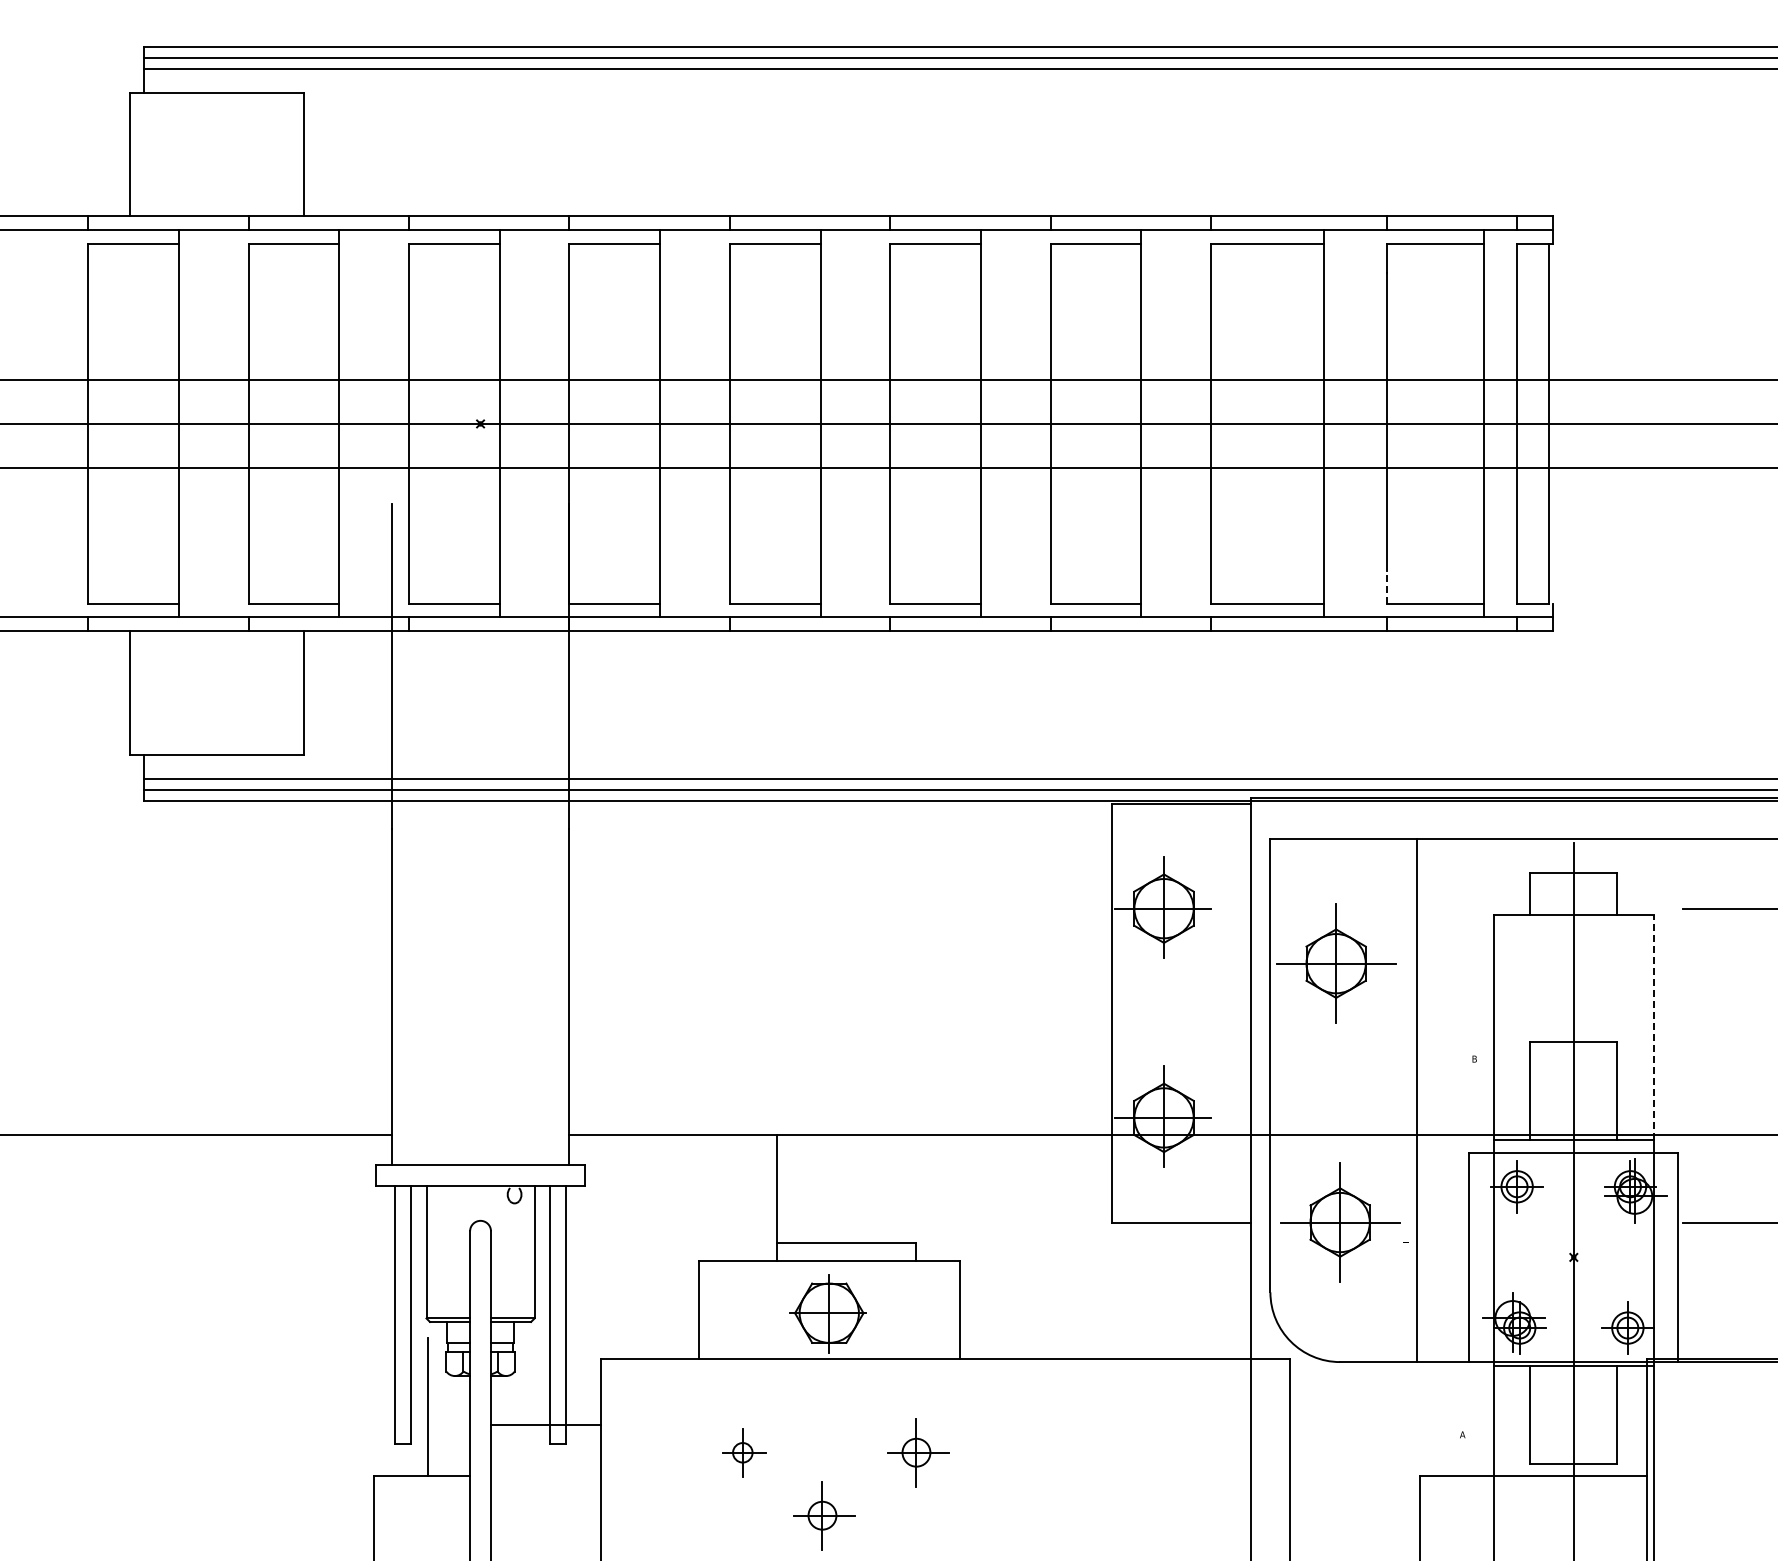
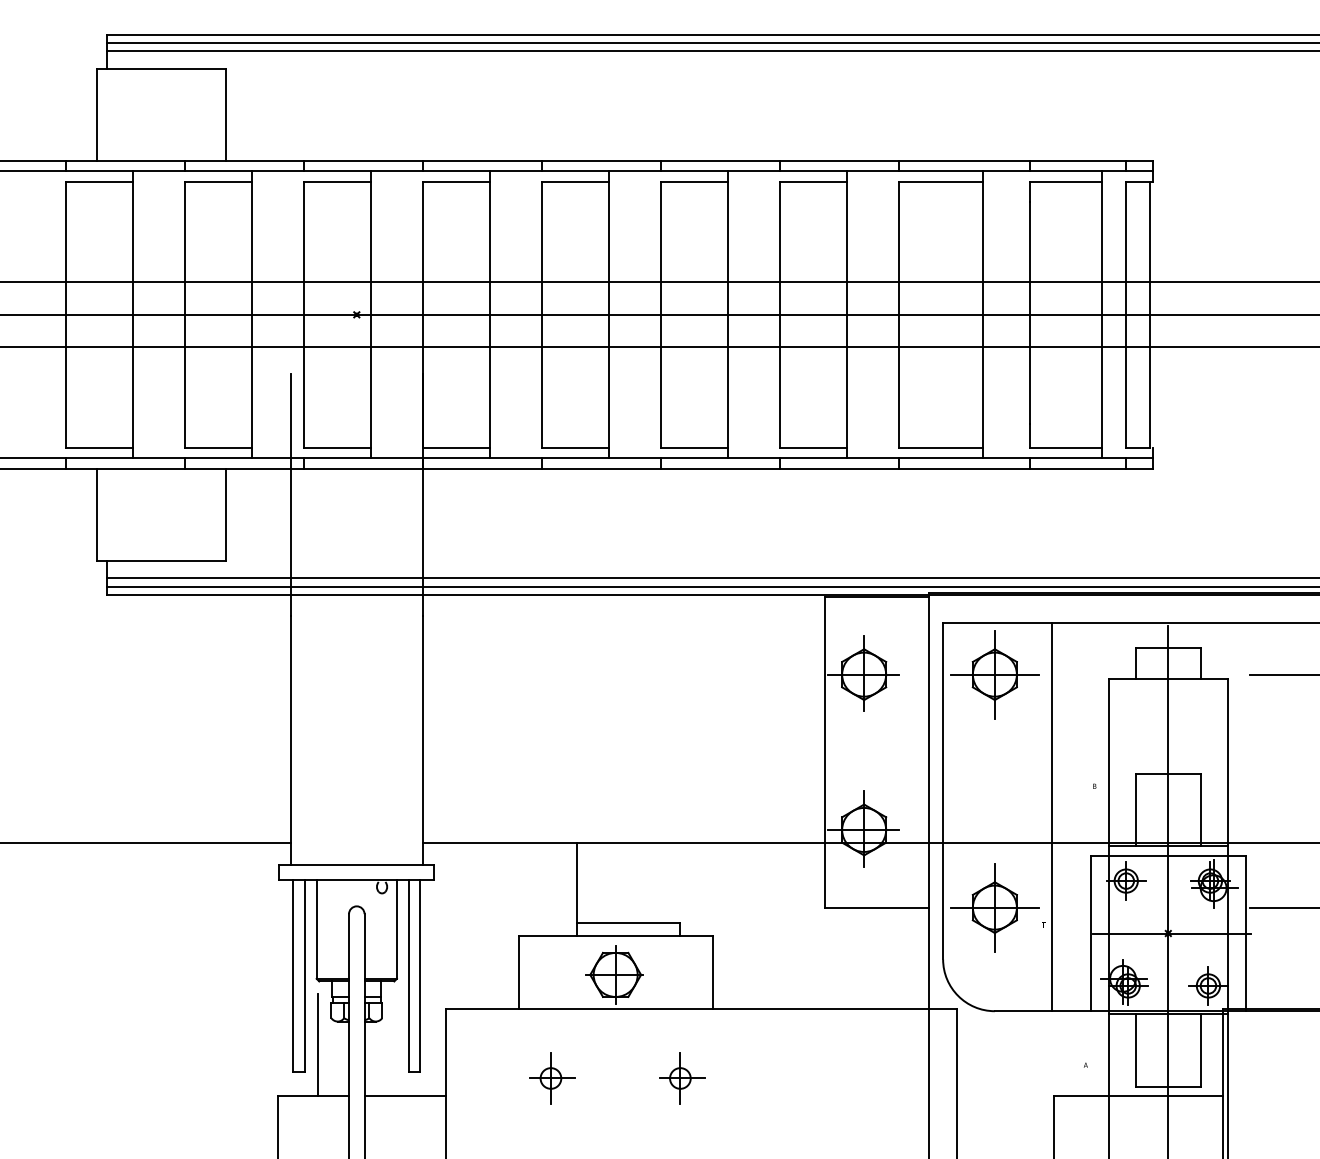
line: (1387, 586) -> (1030, 435), dashed -> solid
part: (1336, 963) -> (995, 674), moved
line: (1654, 1026) -> (1228, 762), dashed -> solid
line: (1578, 1257) -> (1171, 933), added
line: (545, 1425) -> (405, 1096), moved
part: (744, 1452) -> (552, 1078), size x1.43
part: (824, 1515) -> (612, 1125), removed

